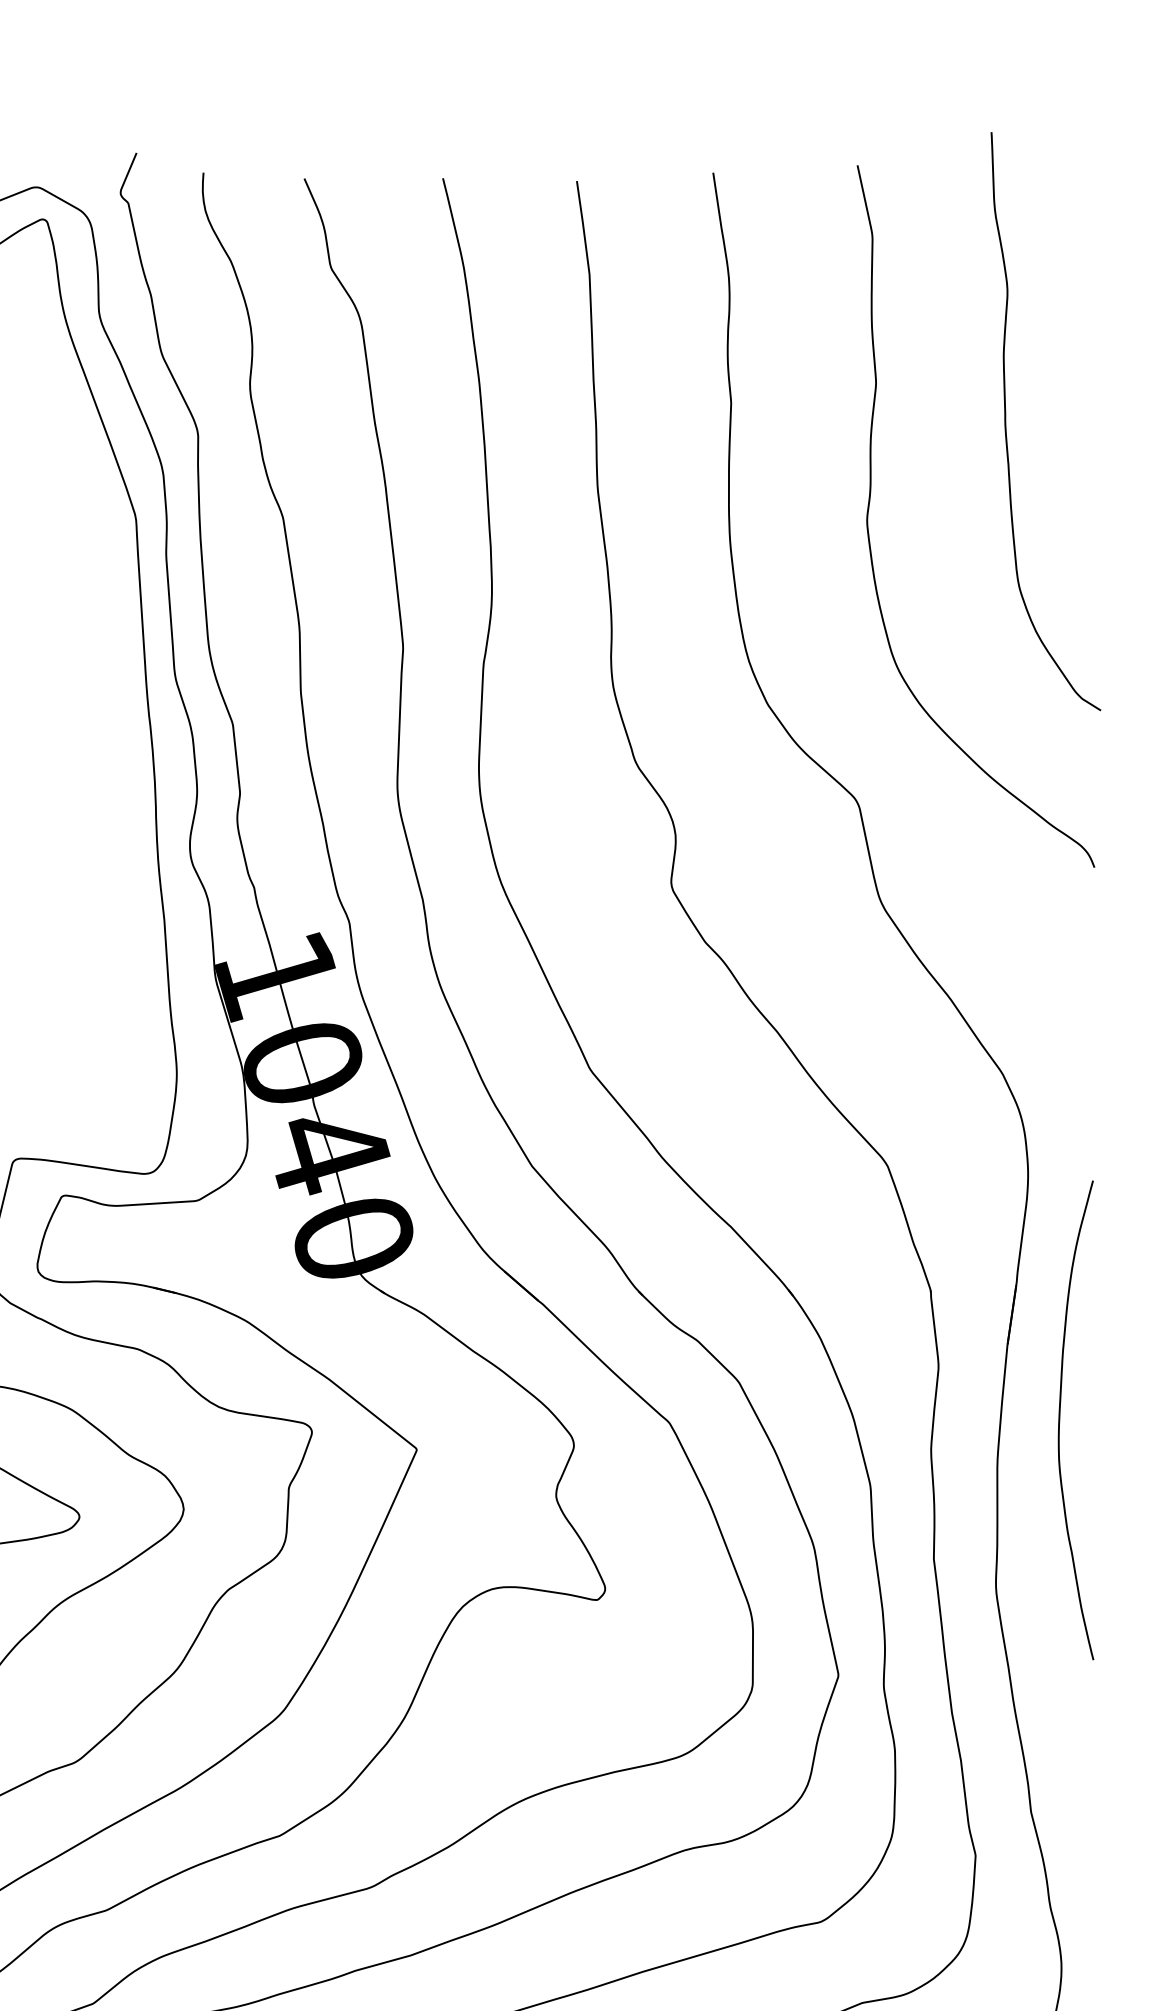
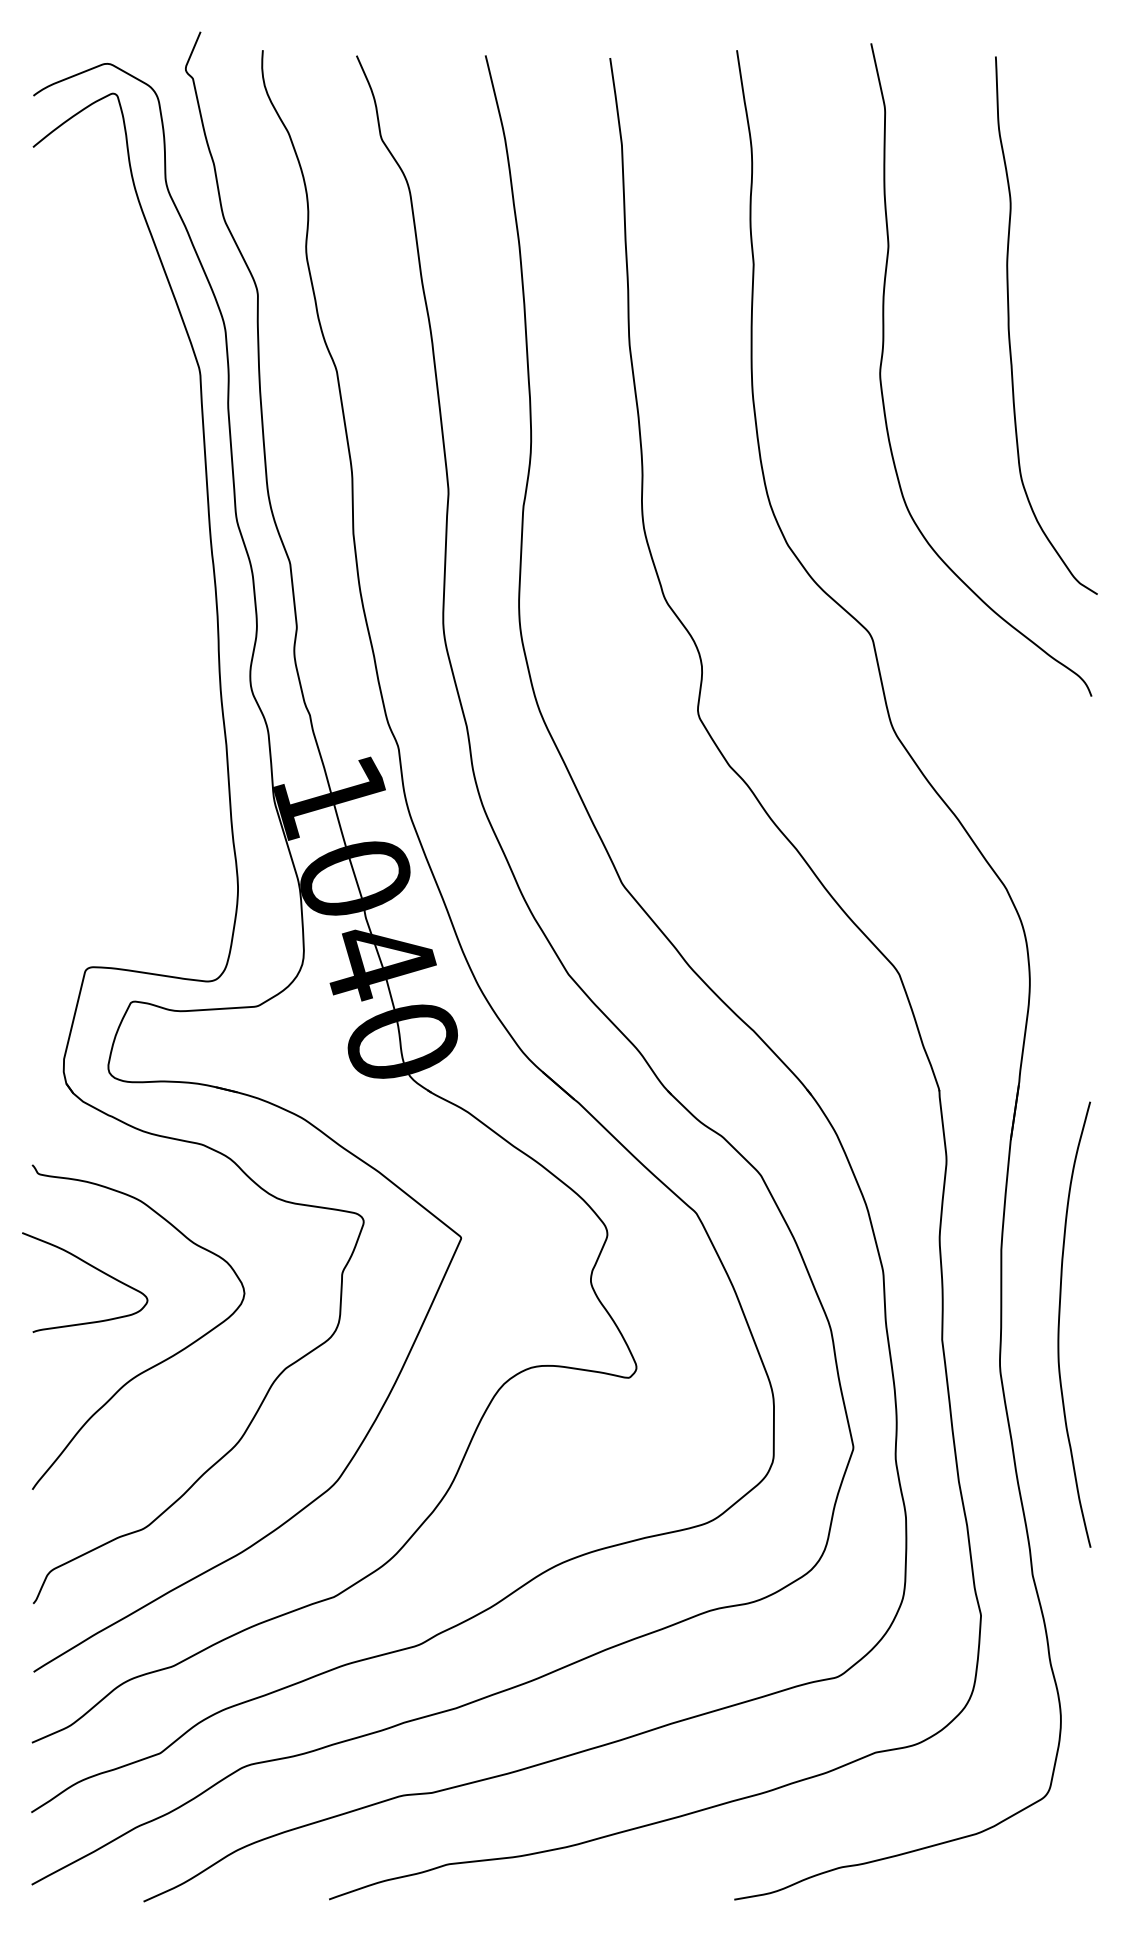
curve: (1006, 421) -> (1009, 325), moved
curve: (1059, 1420) -> (1059, 1324), moved

